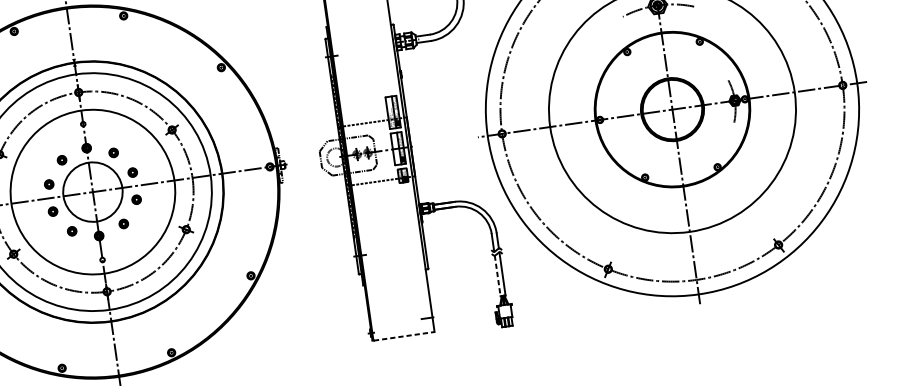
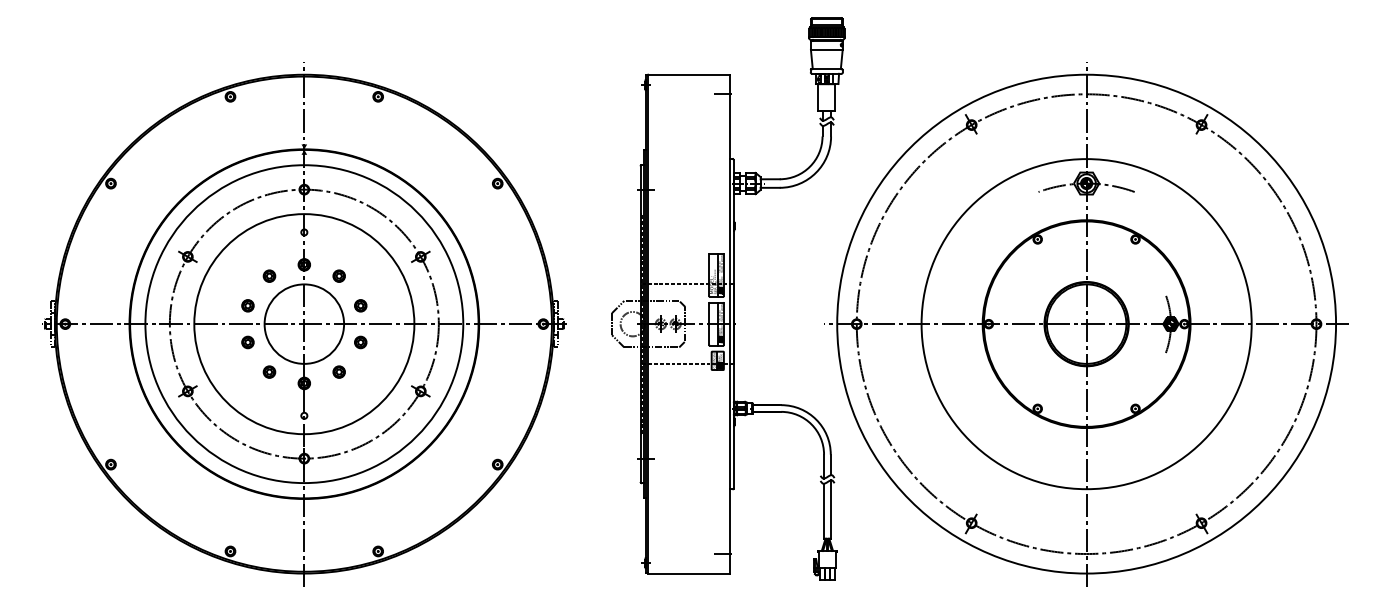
line: (498, 276) -> (824, 511), dashed -> solid
line: (404, 336) -> (689, 573), dashed -> solid

